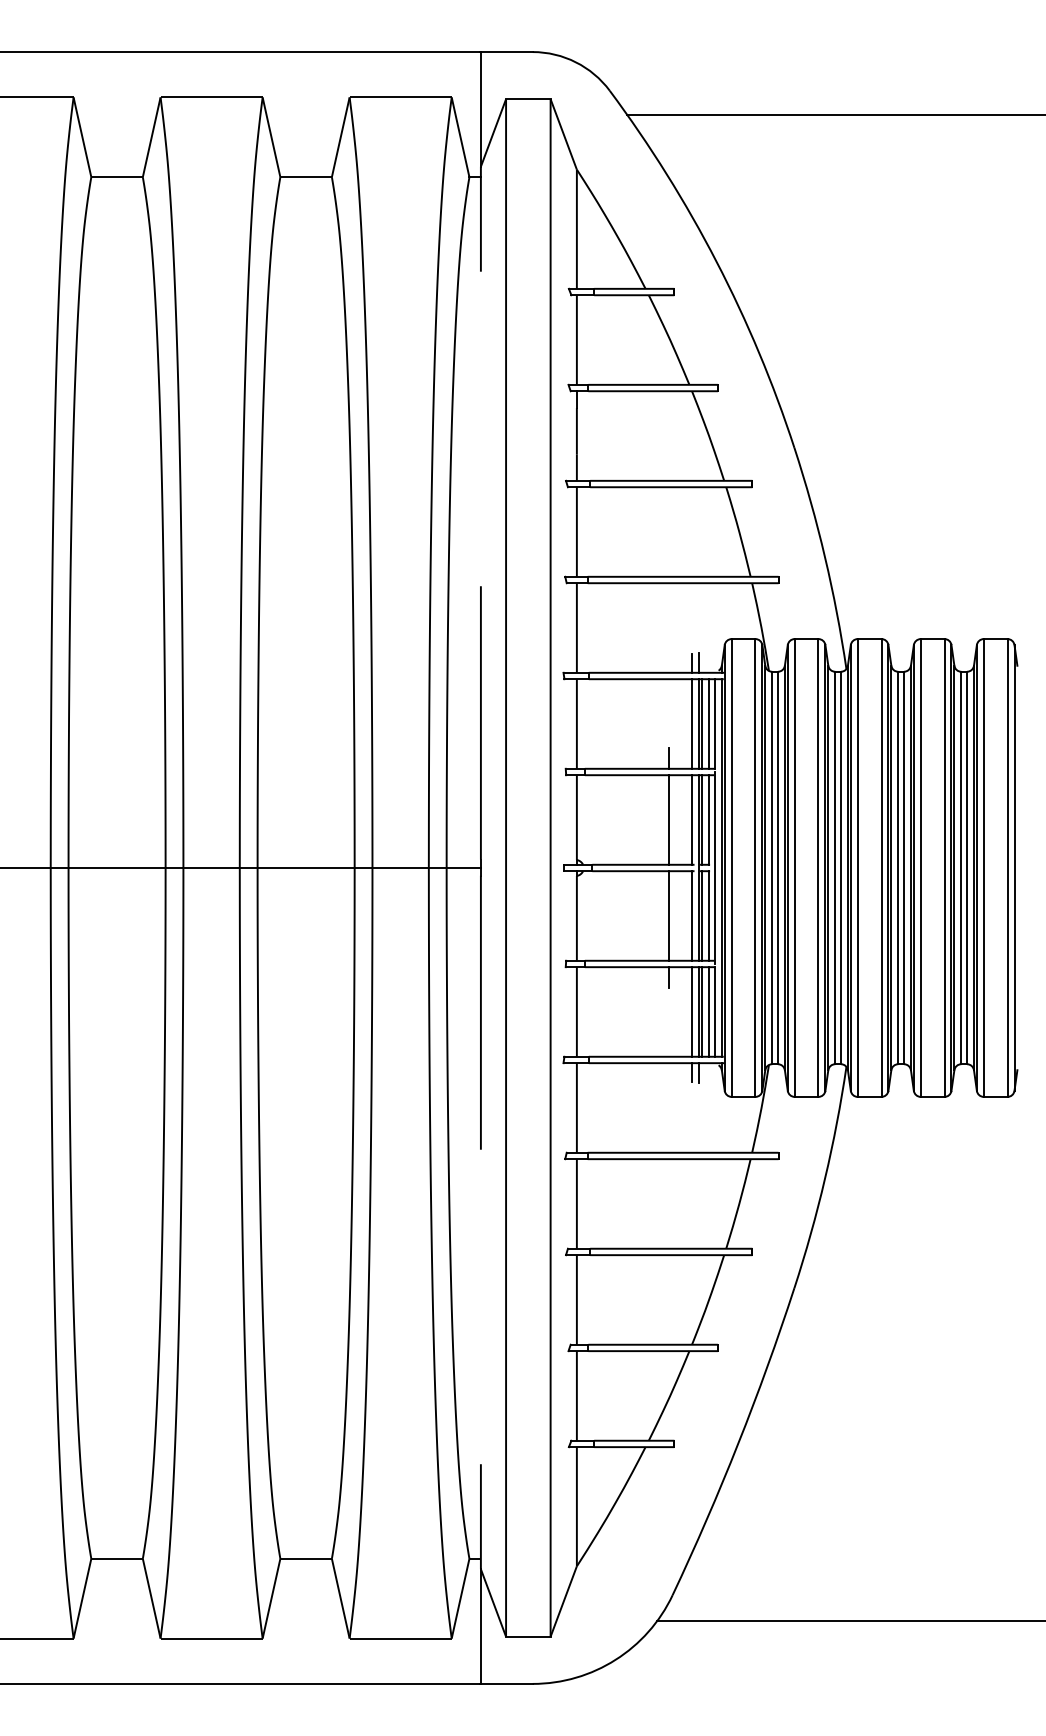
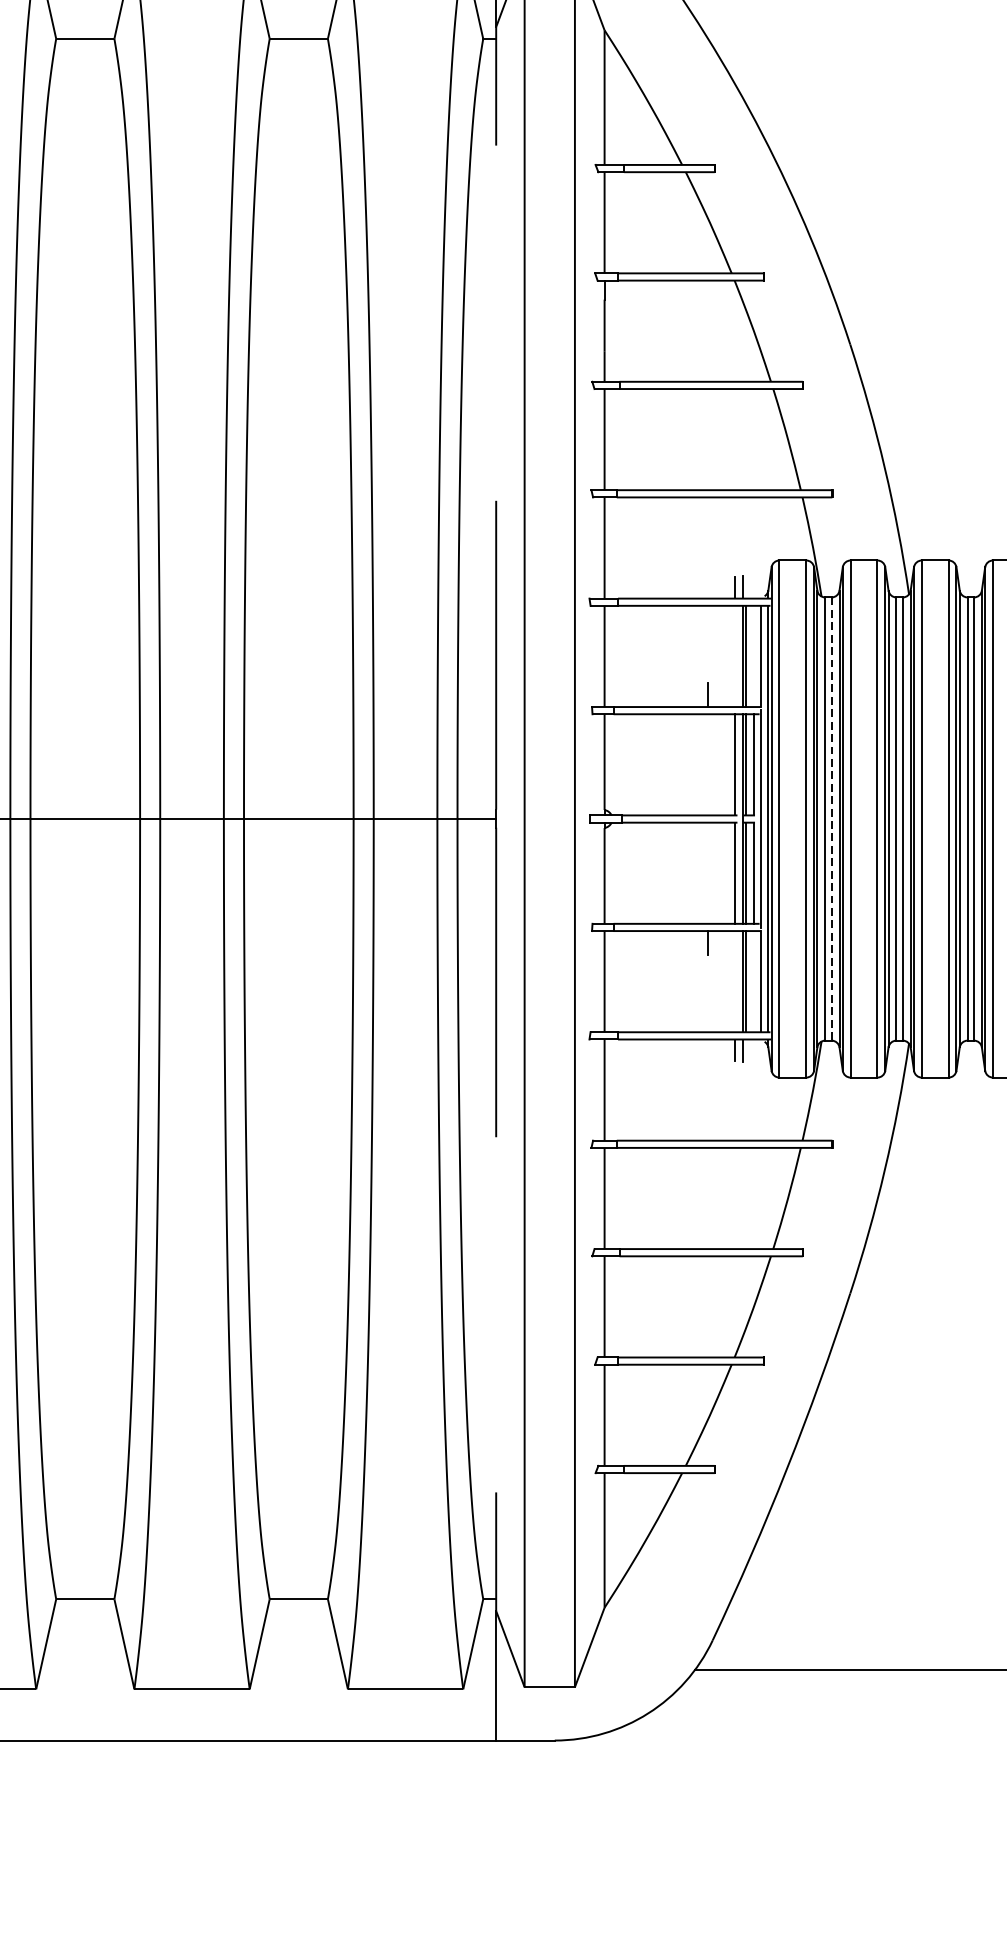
line: (692, 723) -> (735, 655), removed
line: (709, 723) -> (754, 655), removed
line: (668, 819) -> (708, 764), removed
line: (777, 868) -> (831, 819), solid -> dashed
line: (668, 915) -> (708, 872), removed
line: (692, 1011) -> (735, 981), removed
line: (709, 1011) -> (754, 981), removed

